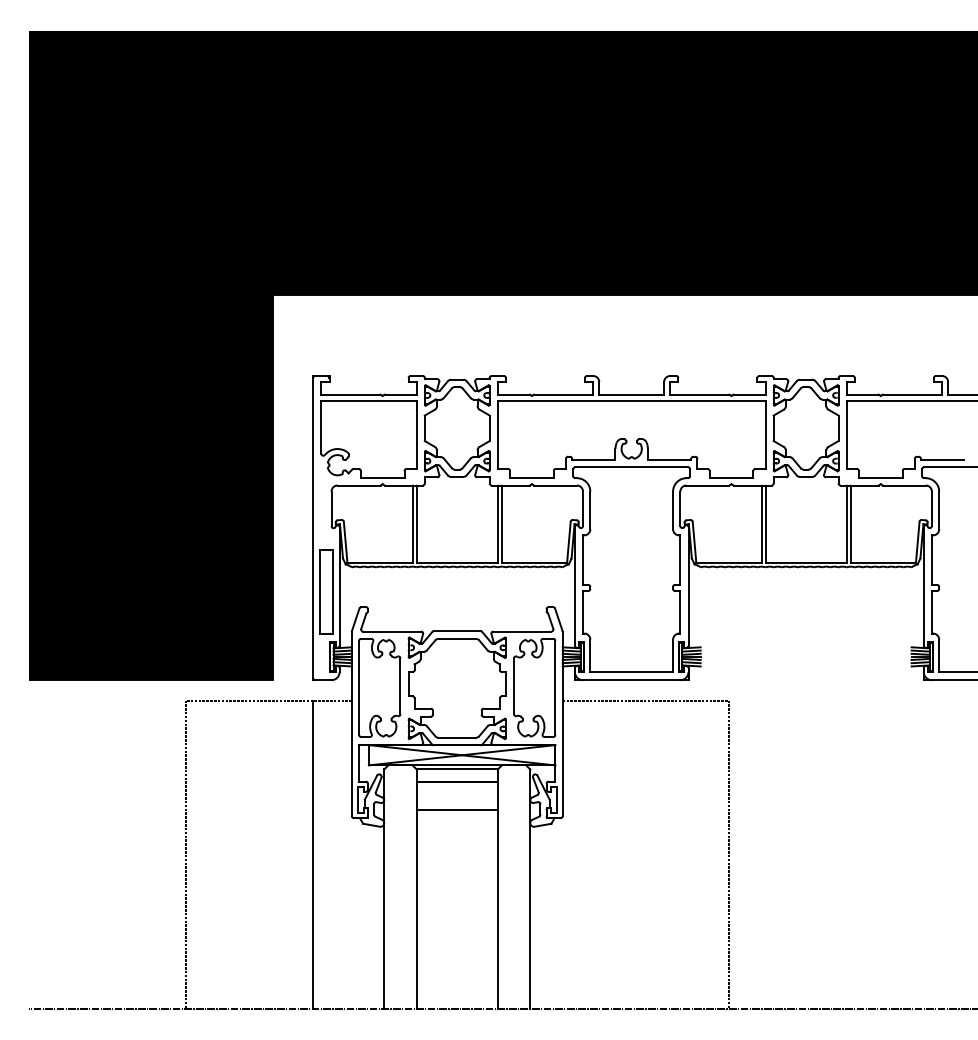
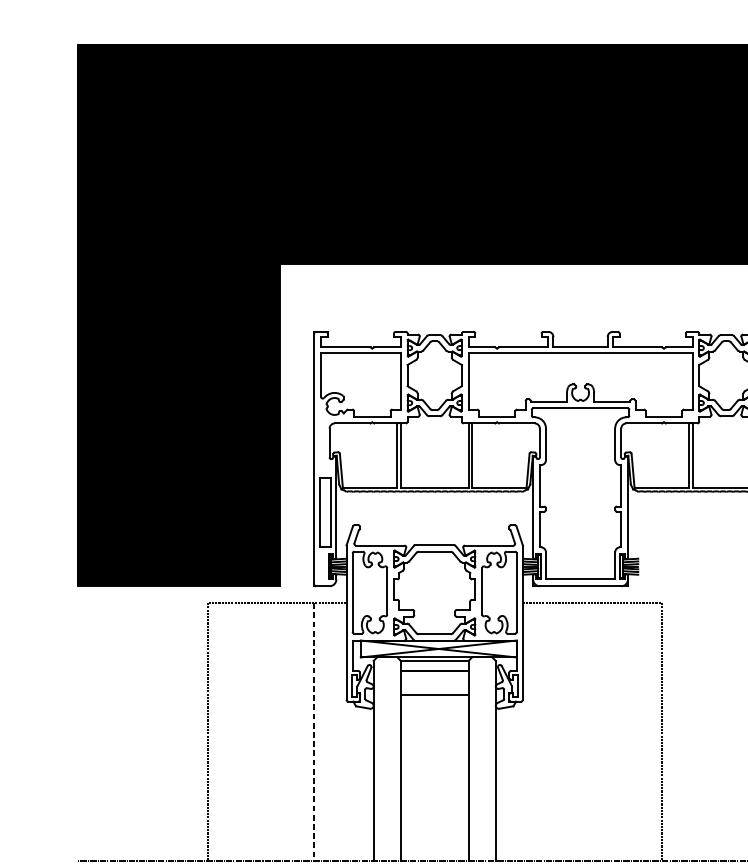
line: (313, 855) -> (314, 732), solid -> dashed

